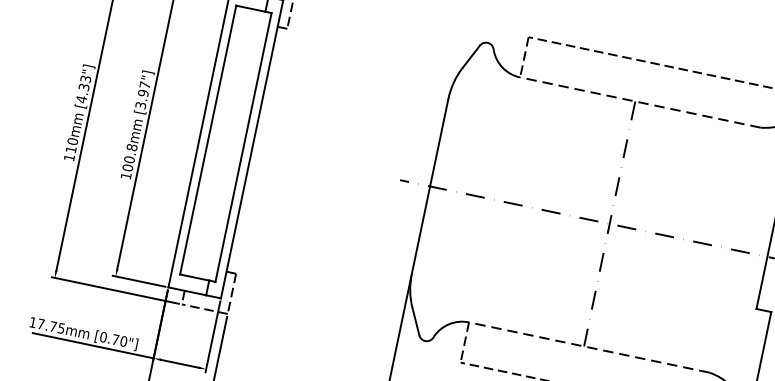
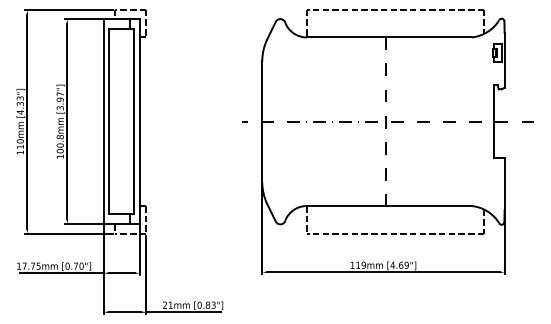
line: (640, 102) -> (389, 37), dashed -> solid
line: (589, 348) -> (389, 206), dashed -> solid

